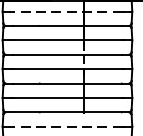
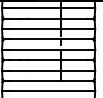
line: (67, 11) -> (48, 8), dashed -> solid
line: (67, 127) -> (48, 91), dashed -> solid

